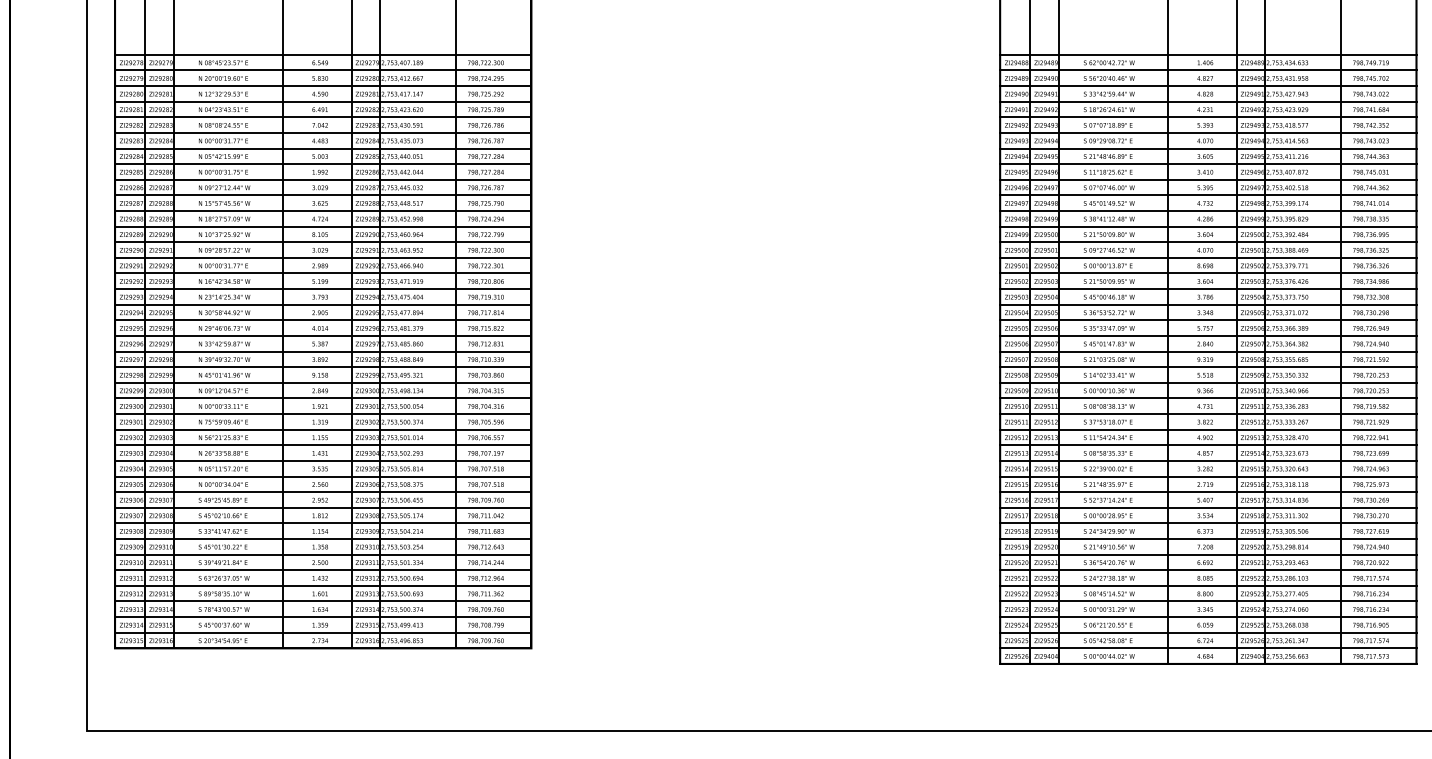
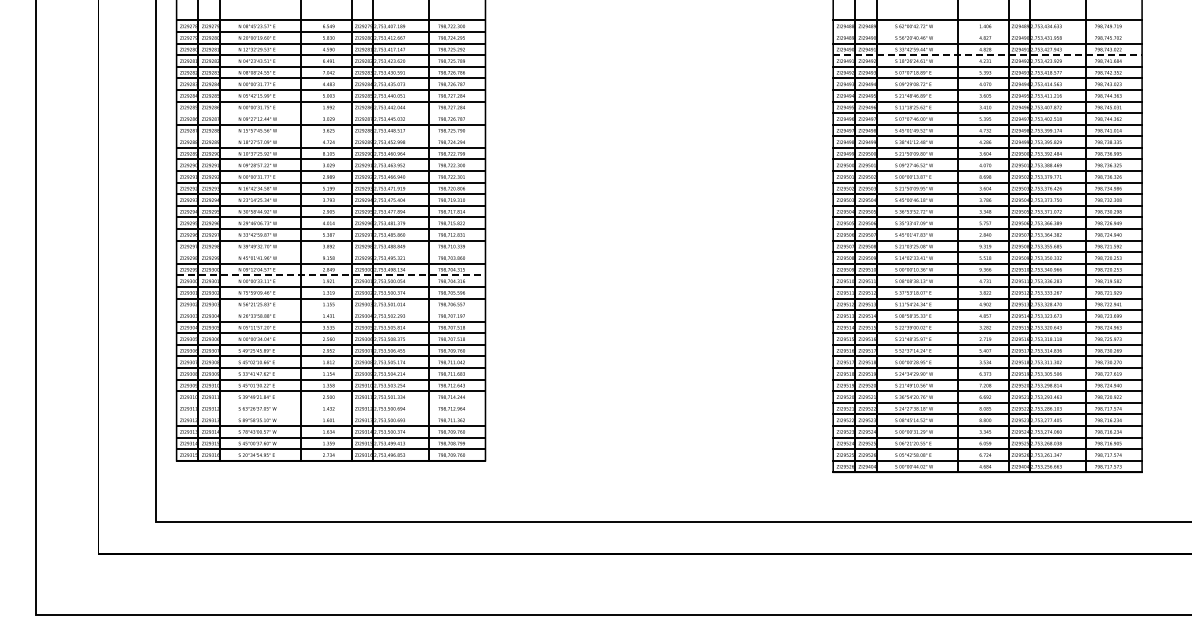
line: (1208, 71) -> (987, 32), removed
line: (1209, 102) -> (988, 55), solid -> dashed
line: (322, 180) -> (330, 113), removed
line: (322, 211) -> (330, 136), removed
line: (322, 367) -> (330, 252), removed
line: (323, 398) -> (331, 275), solid -> dashed
line: (322, 445) -> (330, 310), removed
line: (322, 569) -> (330, 402), removed
line: (322, 586) -> (330, 414), removed

